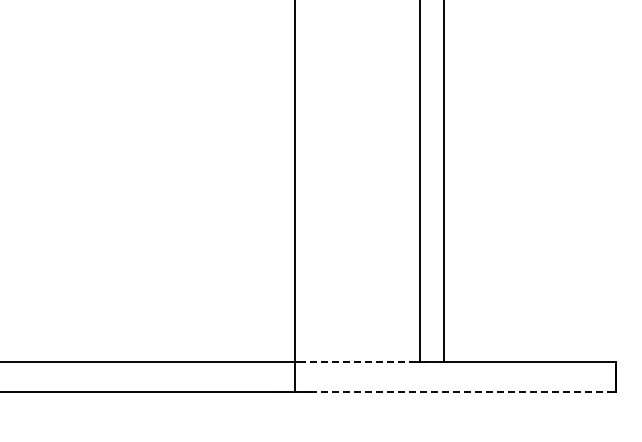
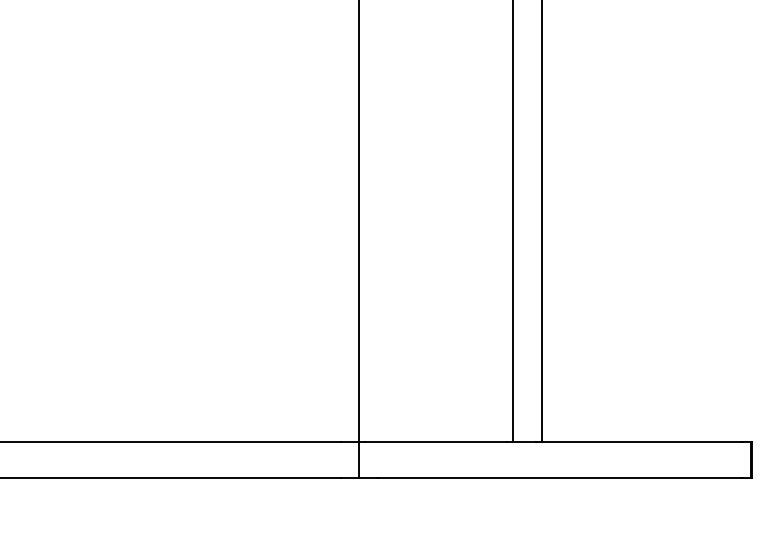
line: (357, 362) -> (436, 442), dashed -> solid
line: (459, 391) -> (560, 477), dashed -> solid

